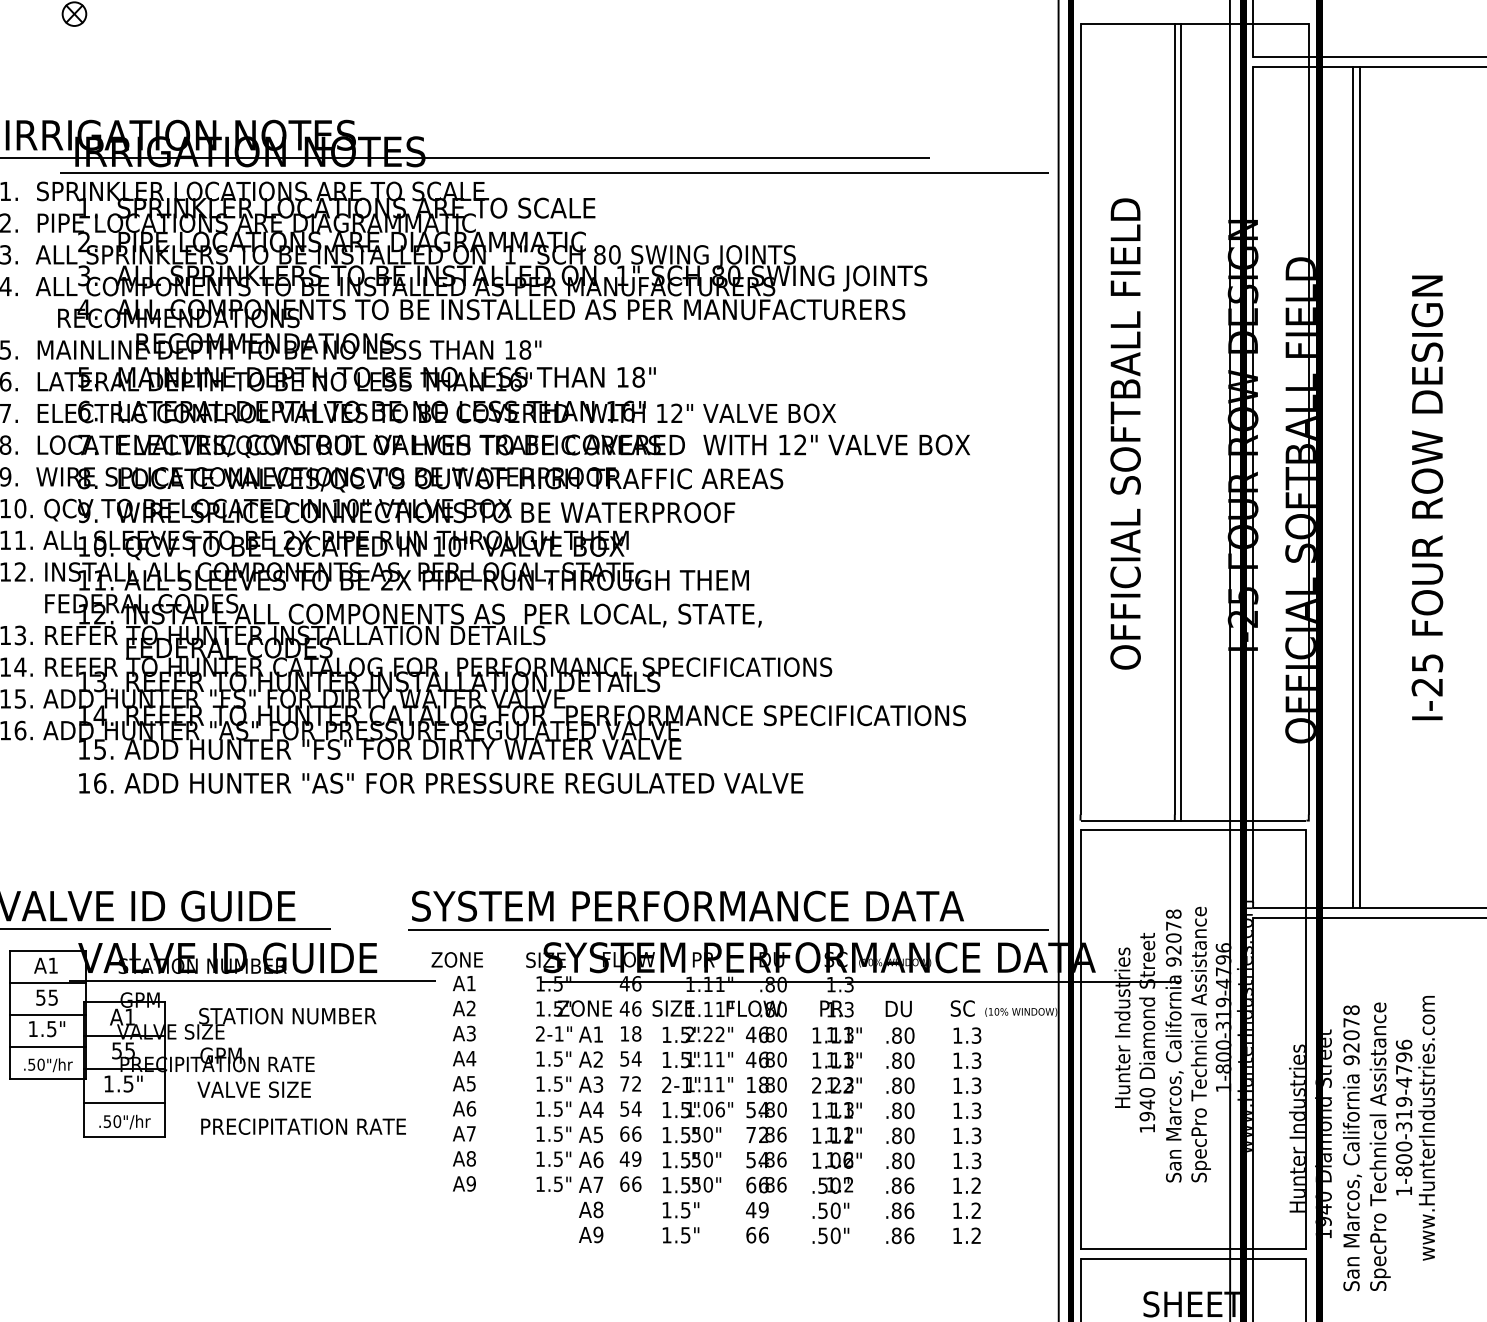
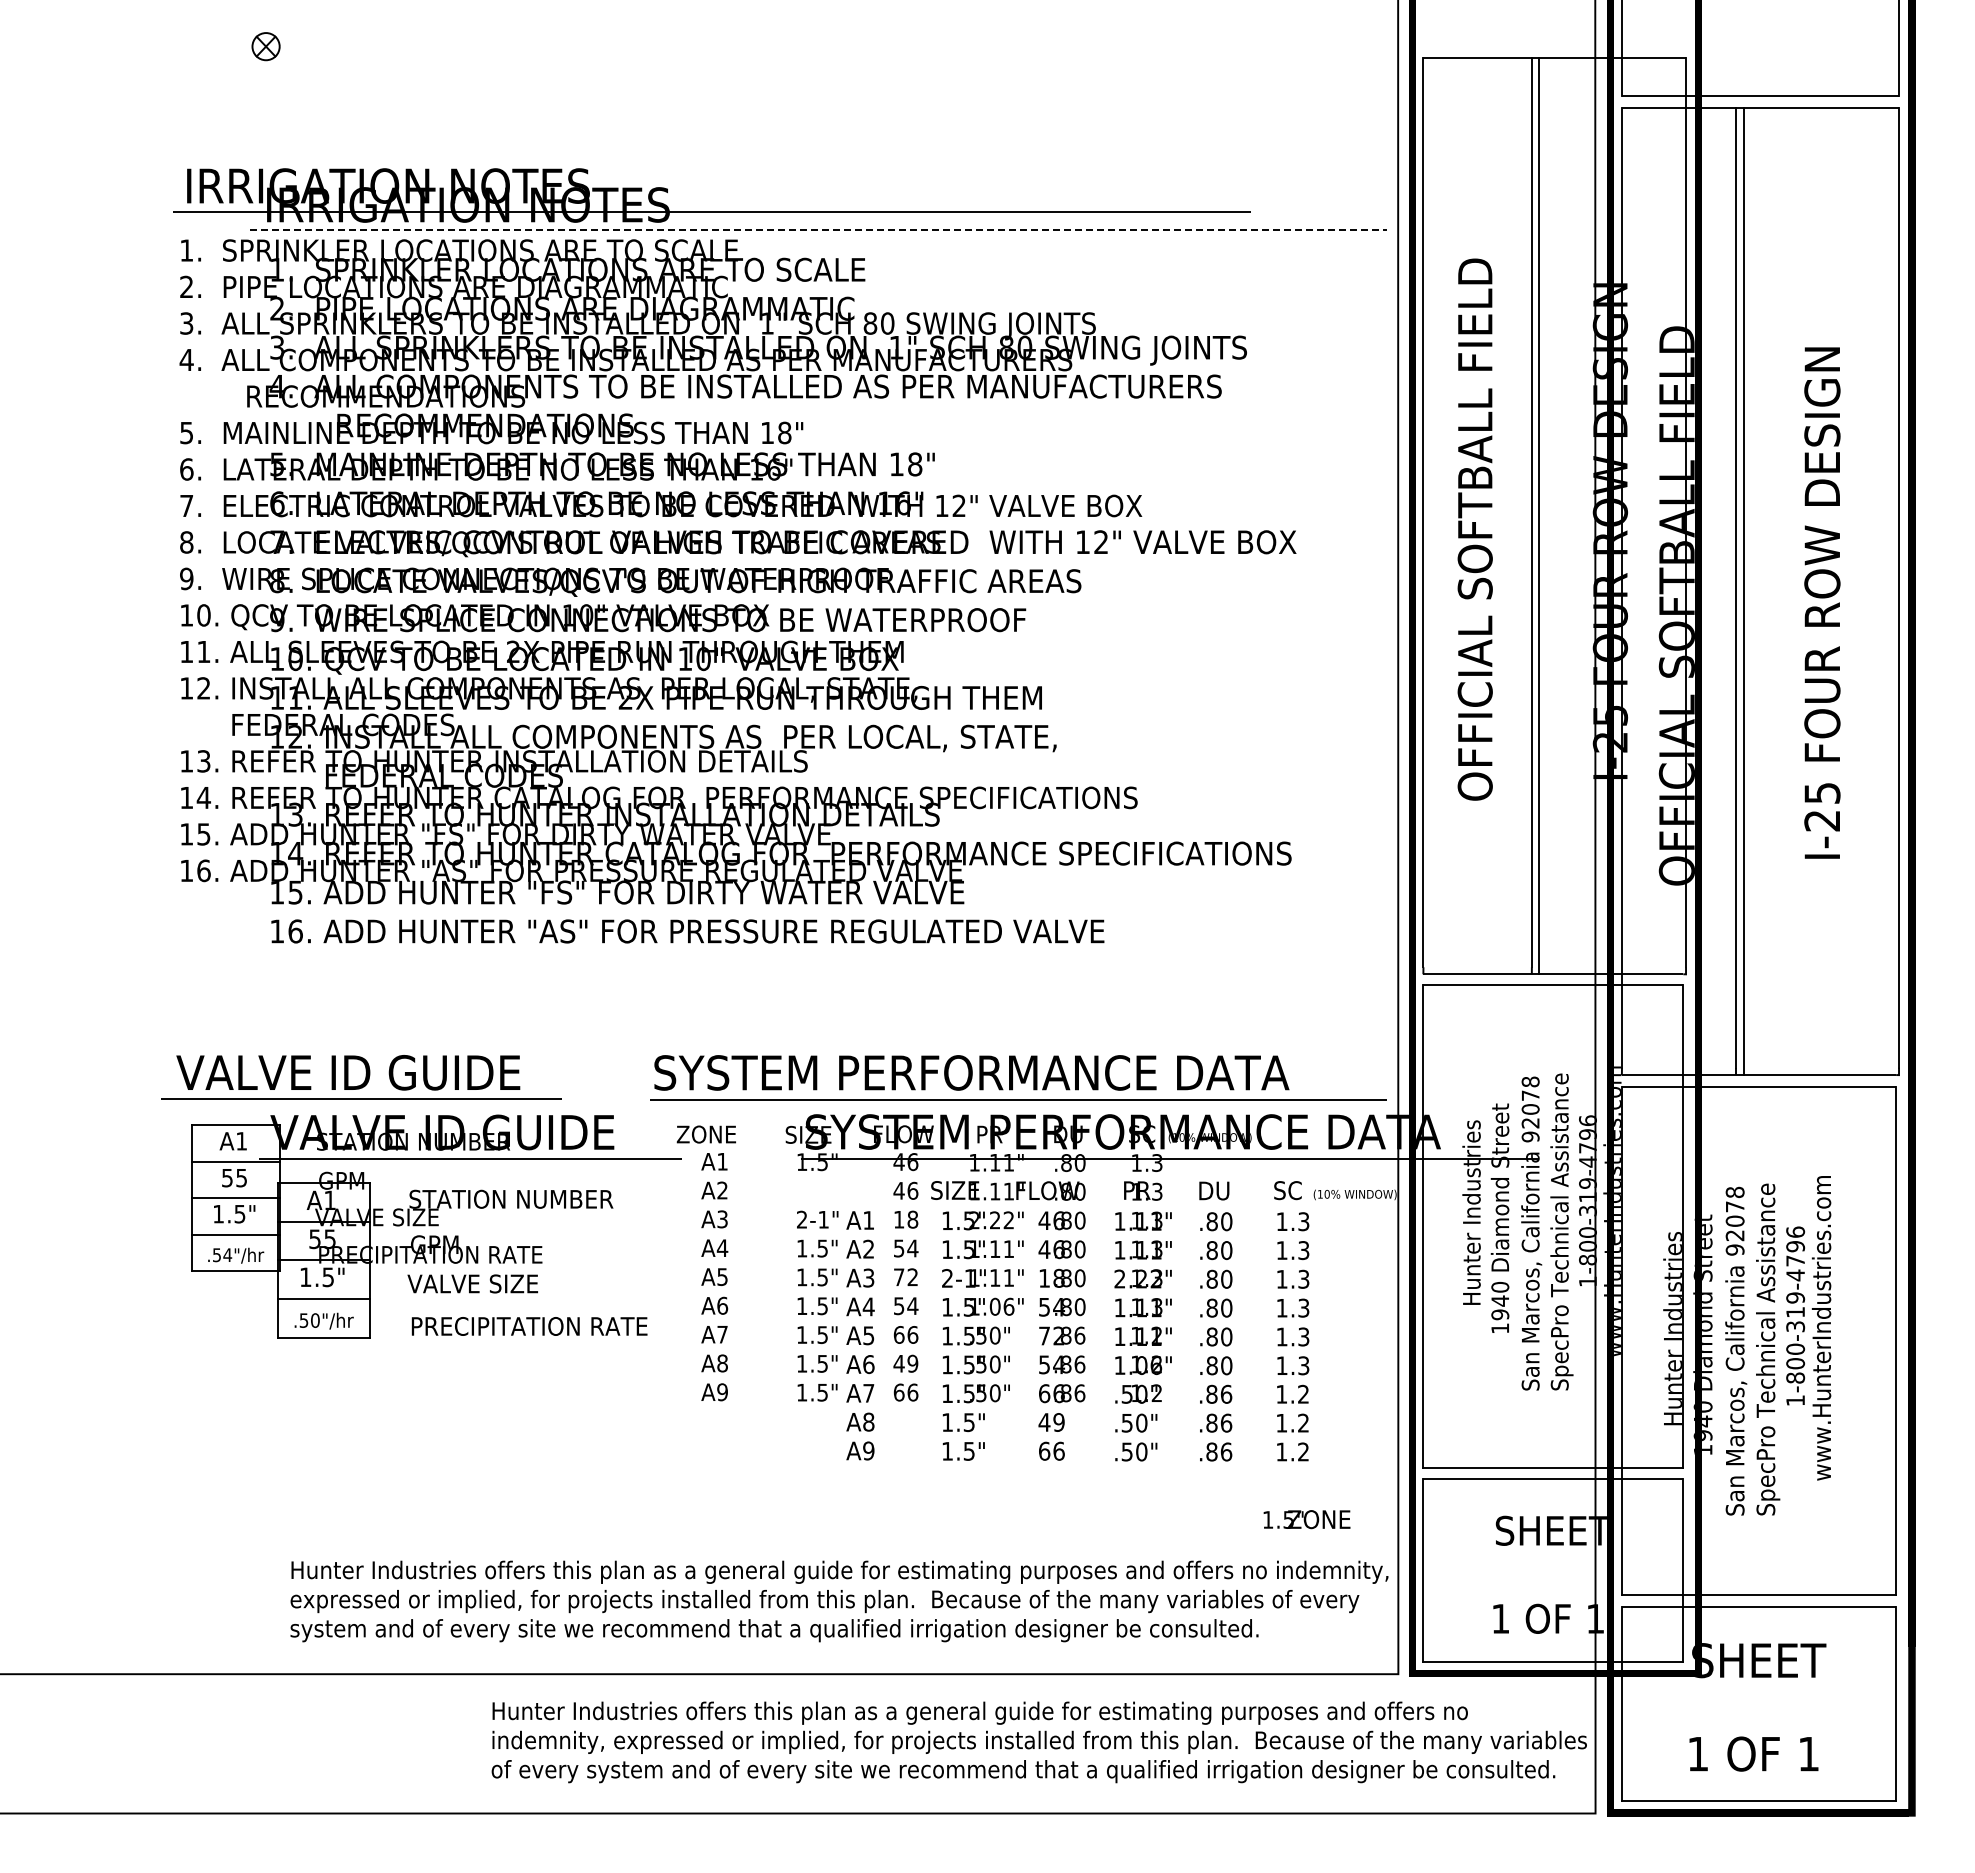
line: (554, 173) -> (818, 229), solid -> dashed
text: (573, 1008) -> (1306, 1519), moved
text: (40, 1065) -> (227, 1255), .50"/hr -> .54"/hr

